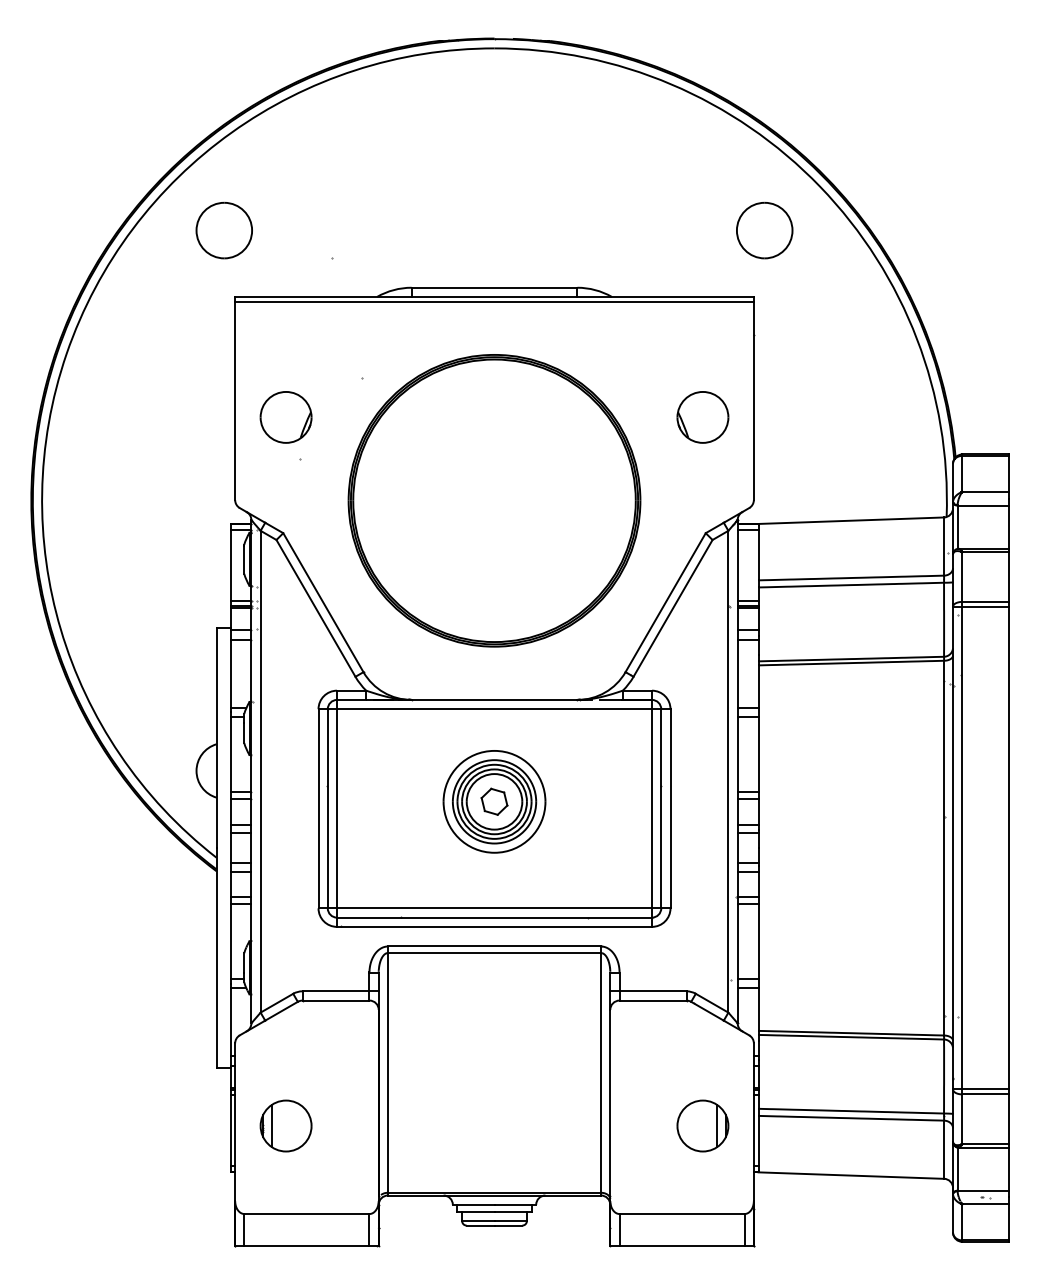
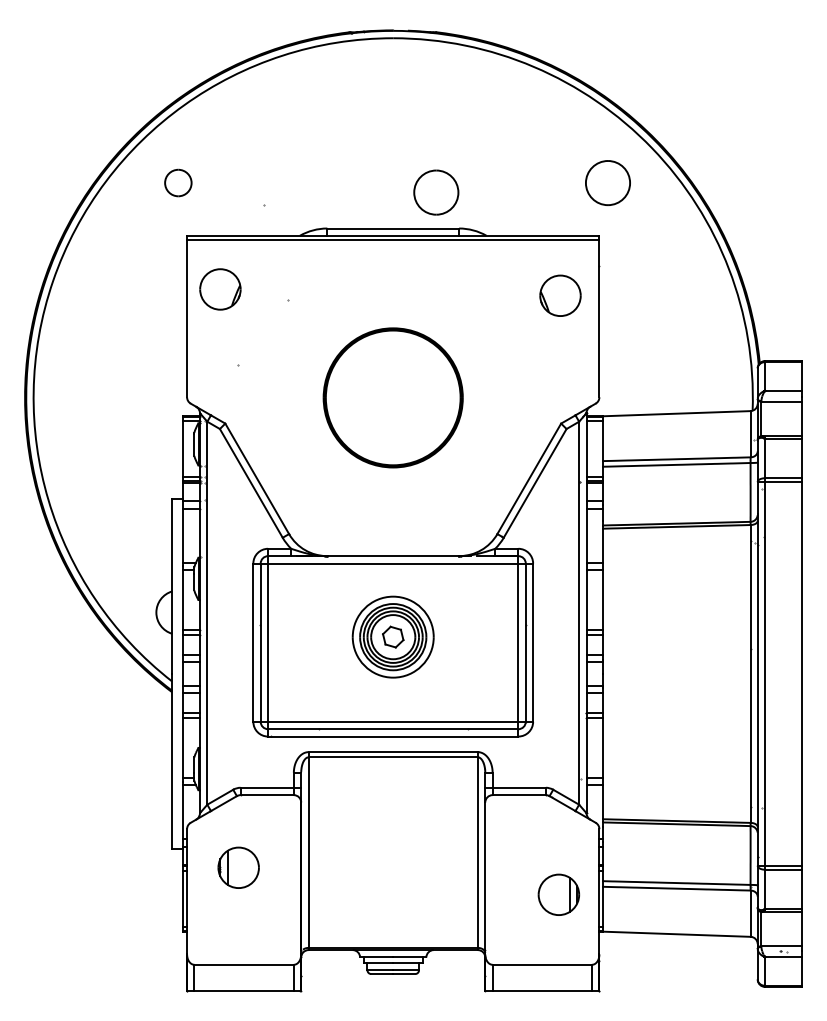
part: (223, 230) -> (177, 183), size x0.6
part: (548, 242) -> (436, 192), added
part: (285, 417) -> (219, 289), moved
part: (702, 417) -> (560, 295), moved
part: (494, 500) -> (393, 397), size x0.6
part: (285, 1125) -> (238, 867), moved

